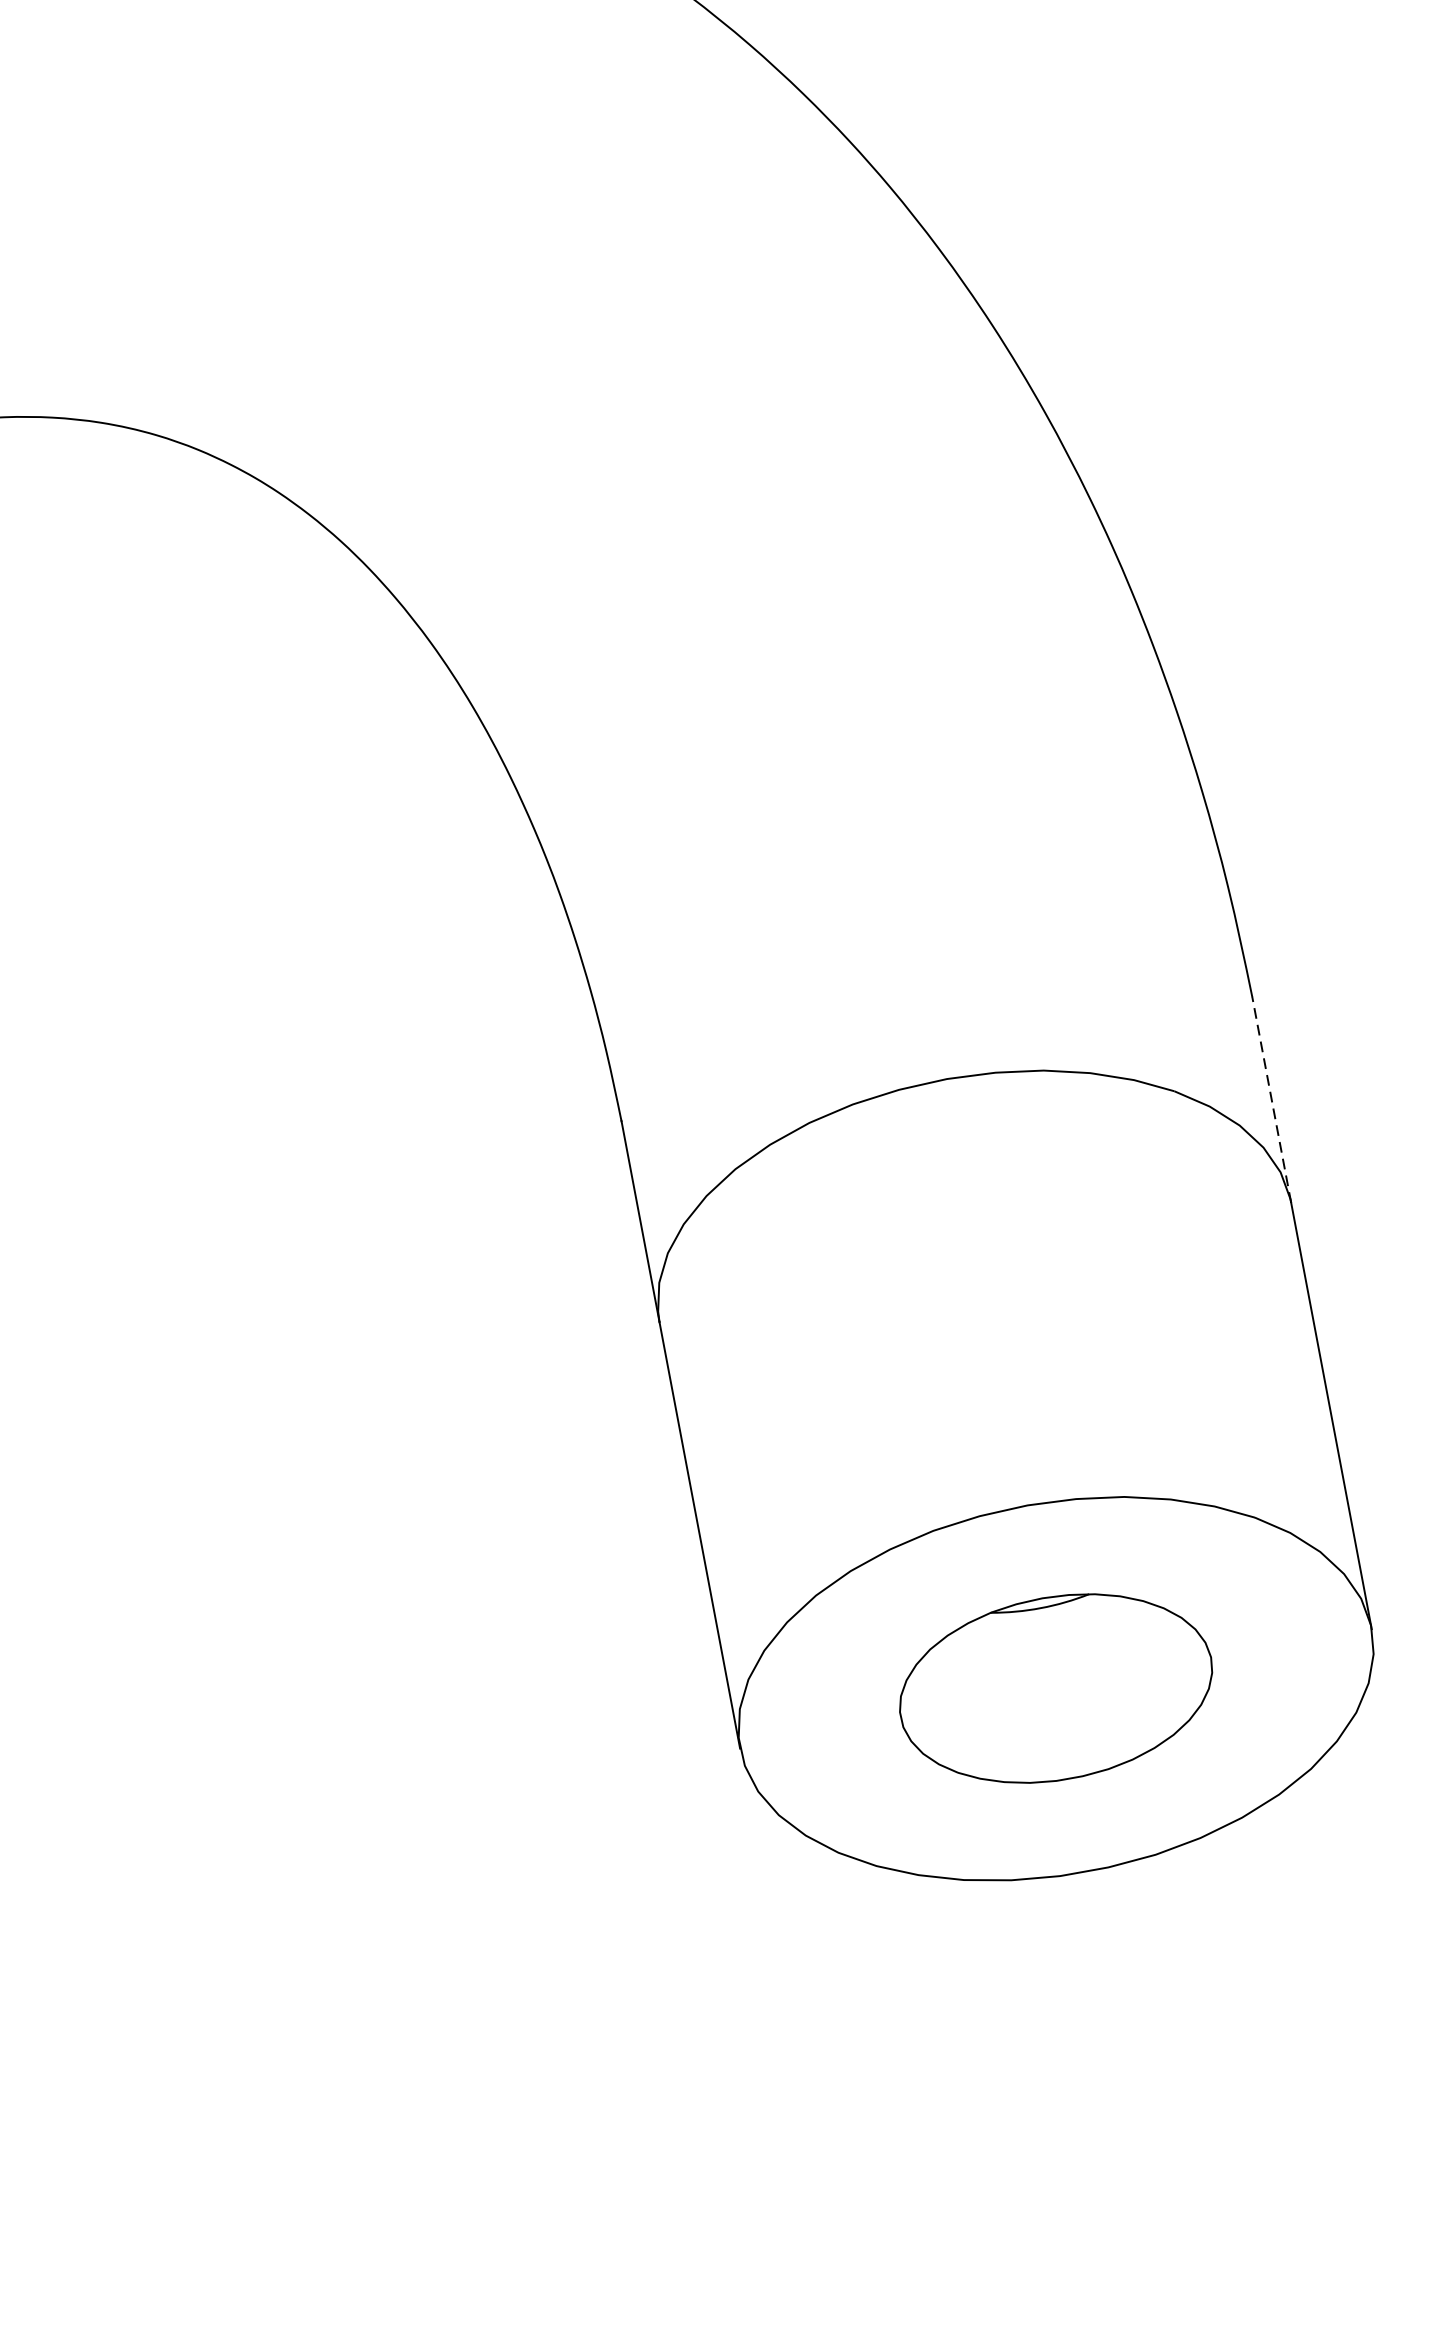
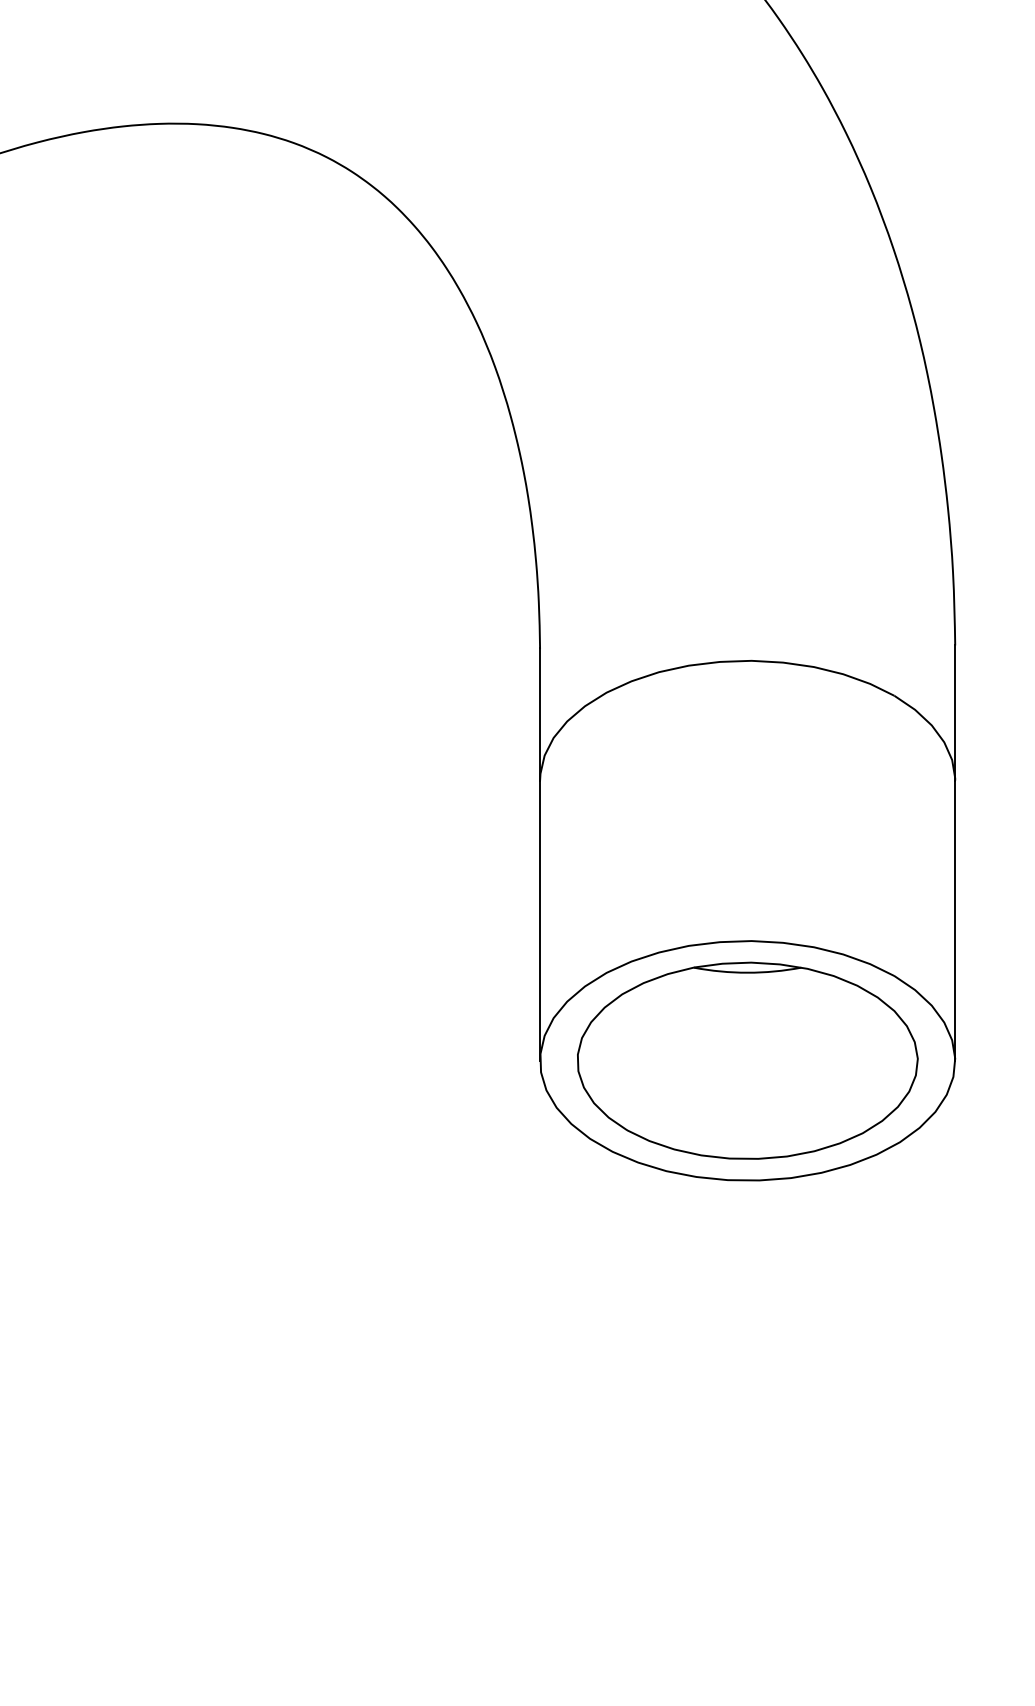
line: (1272, 1100) -> (955, 713), dashed -> solid
part: (1055, 1688) -> (747, 1060), size x1.67

